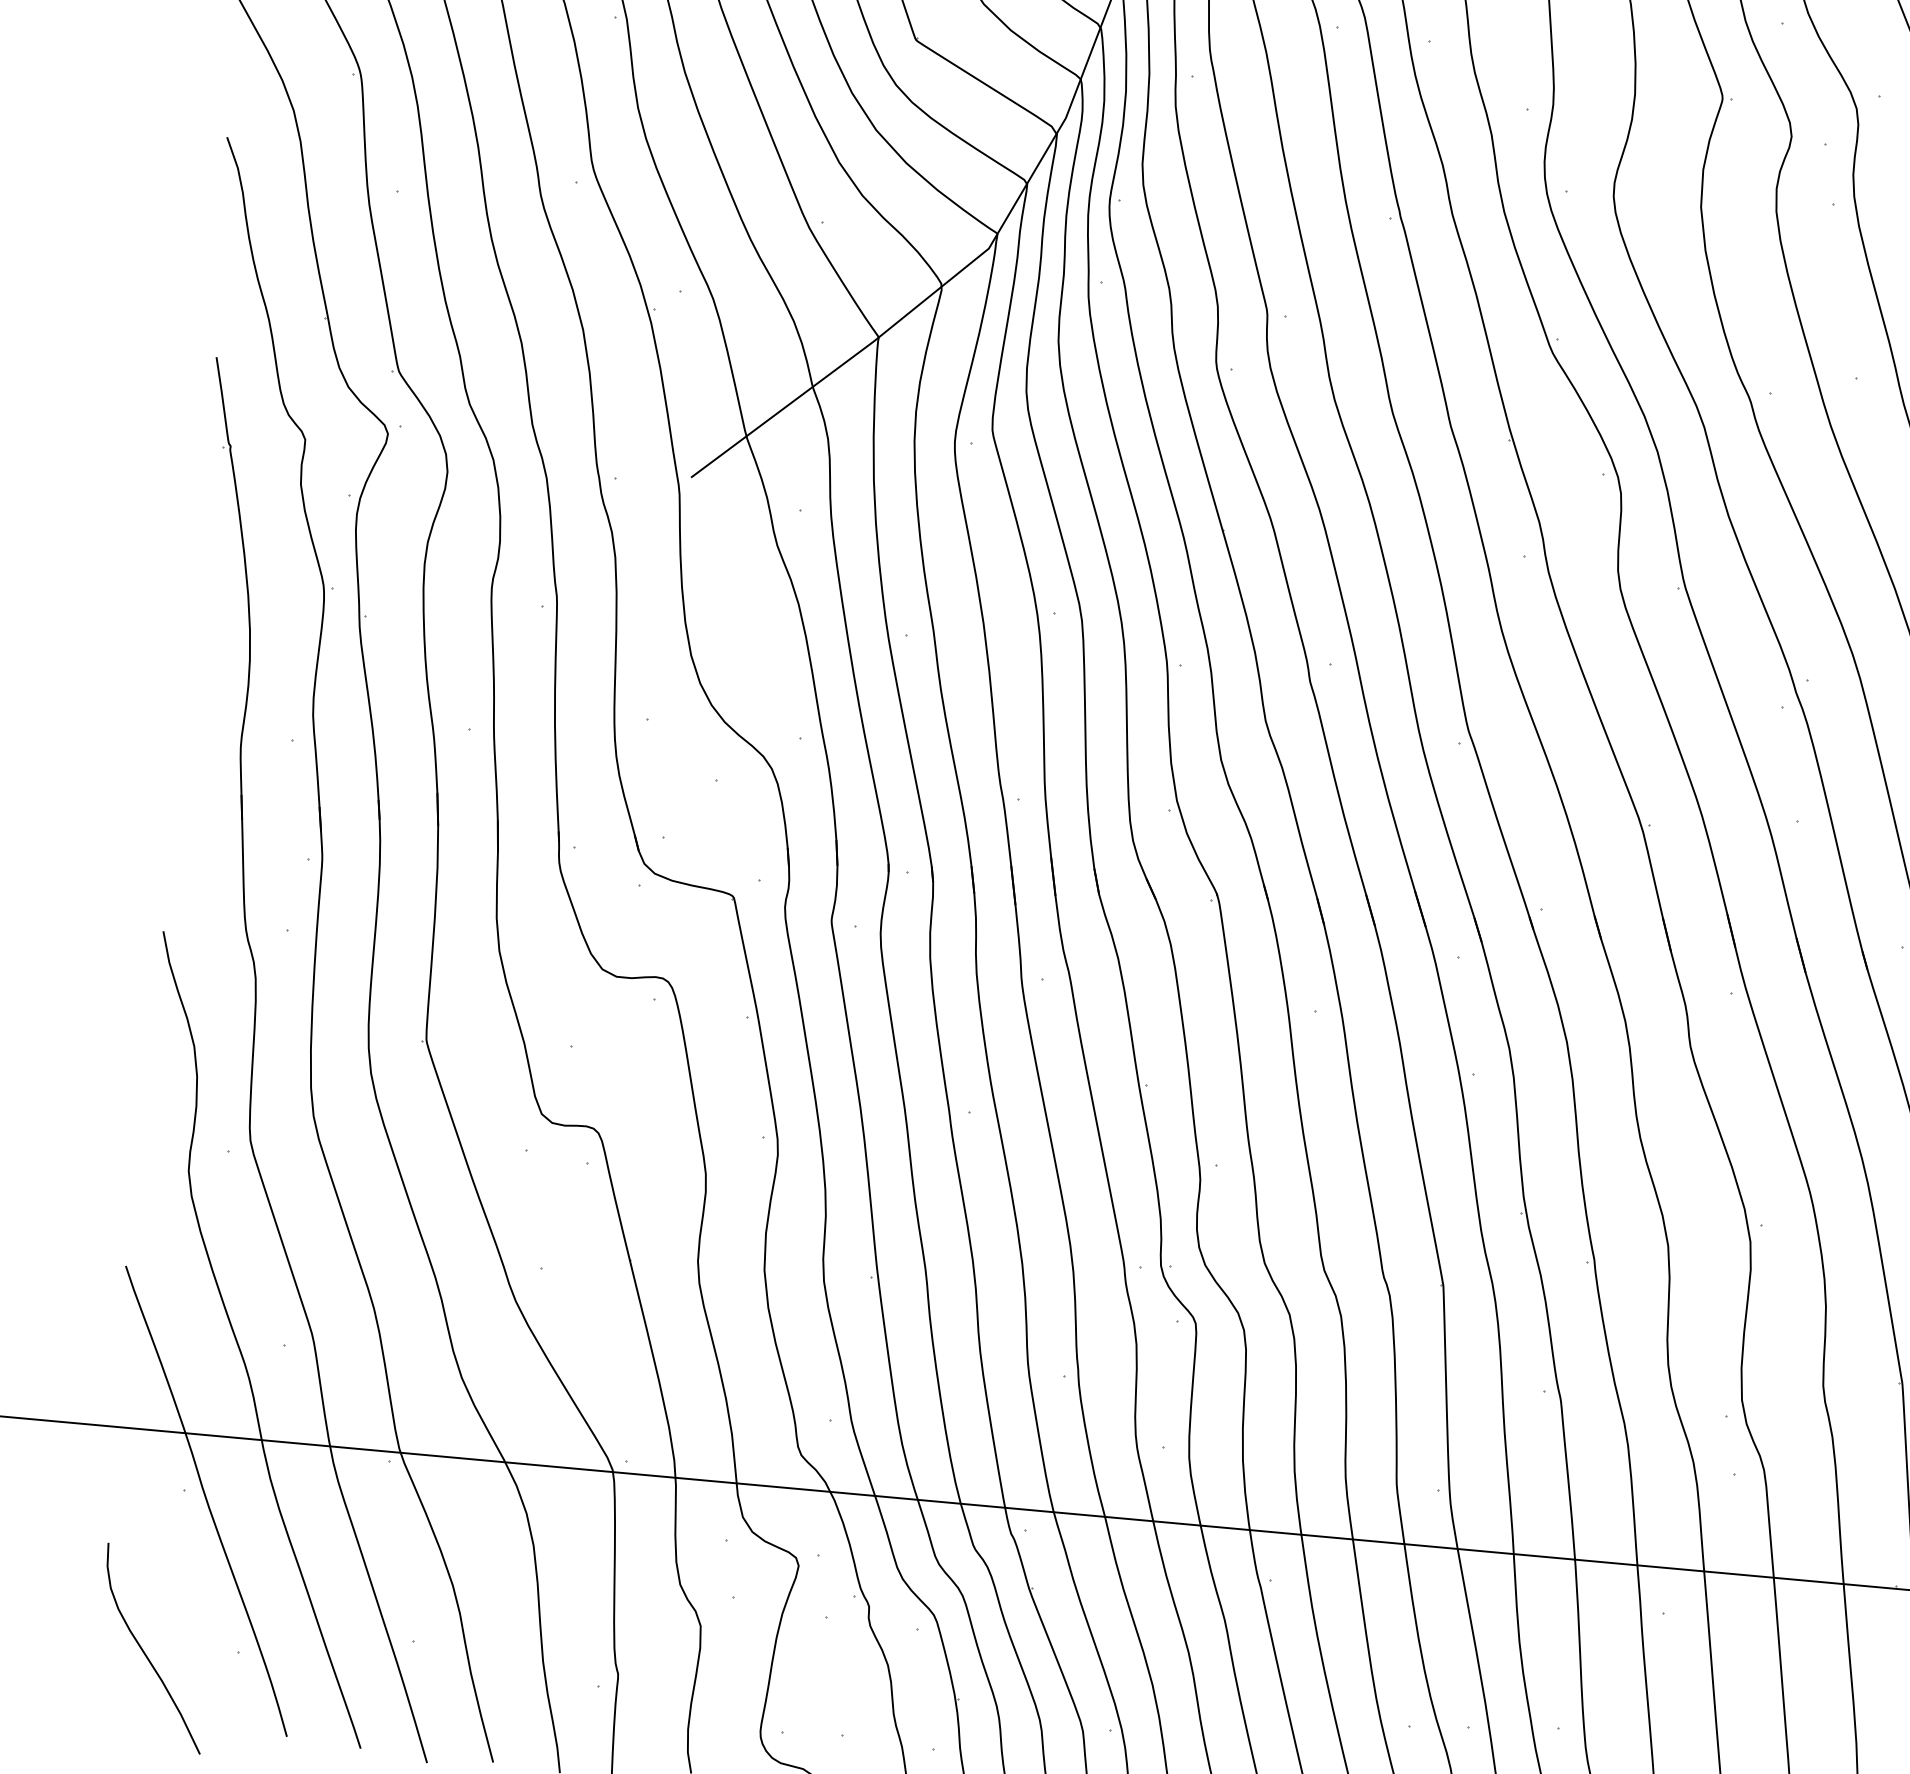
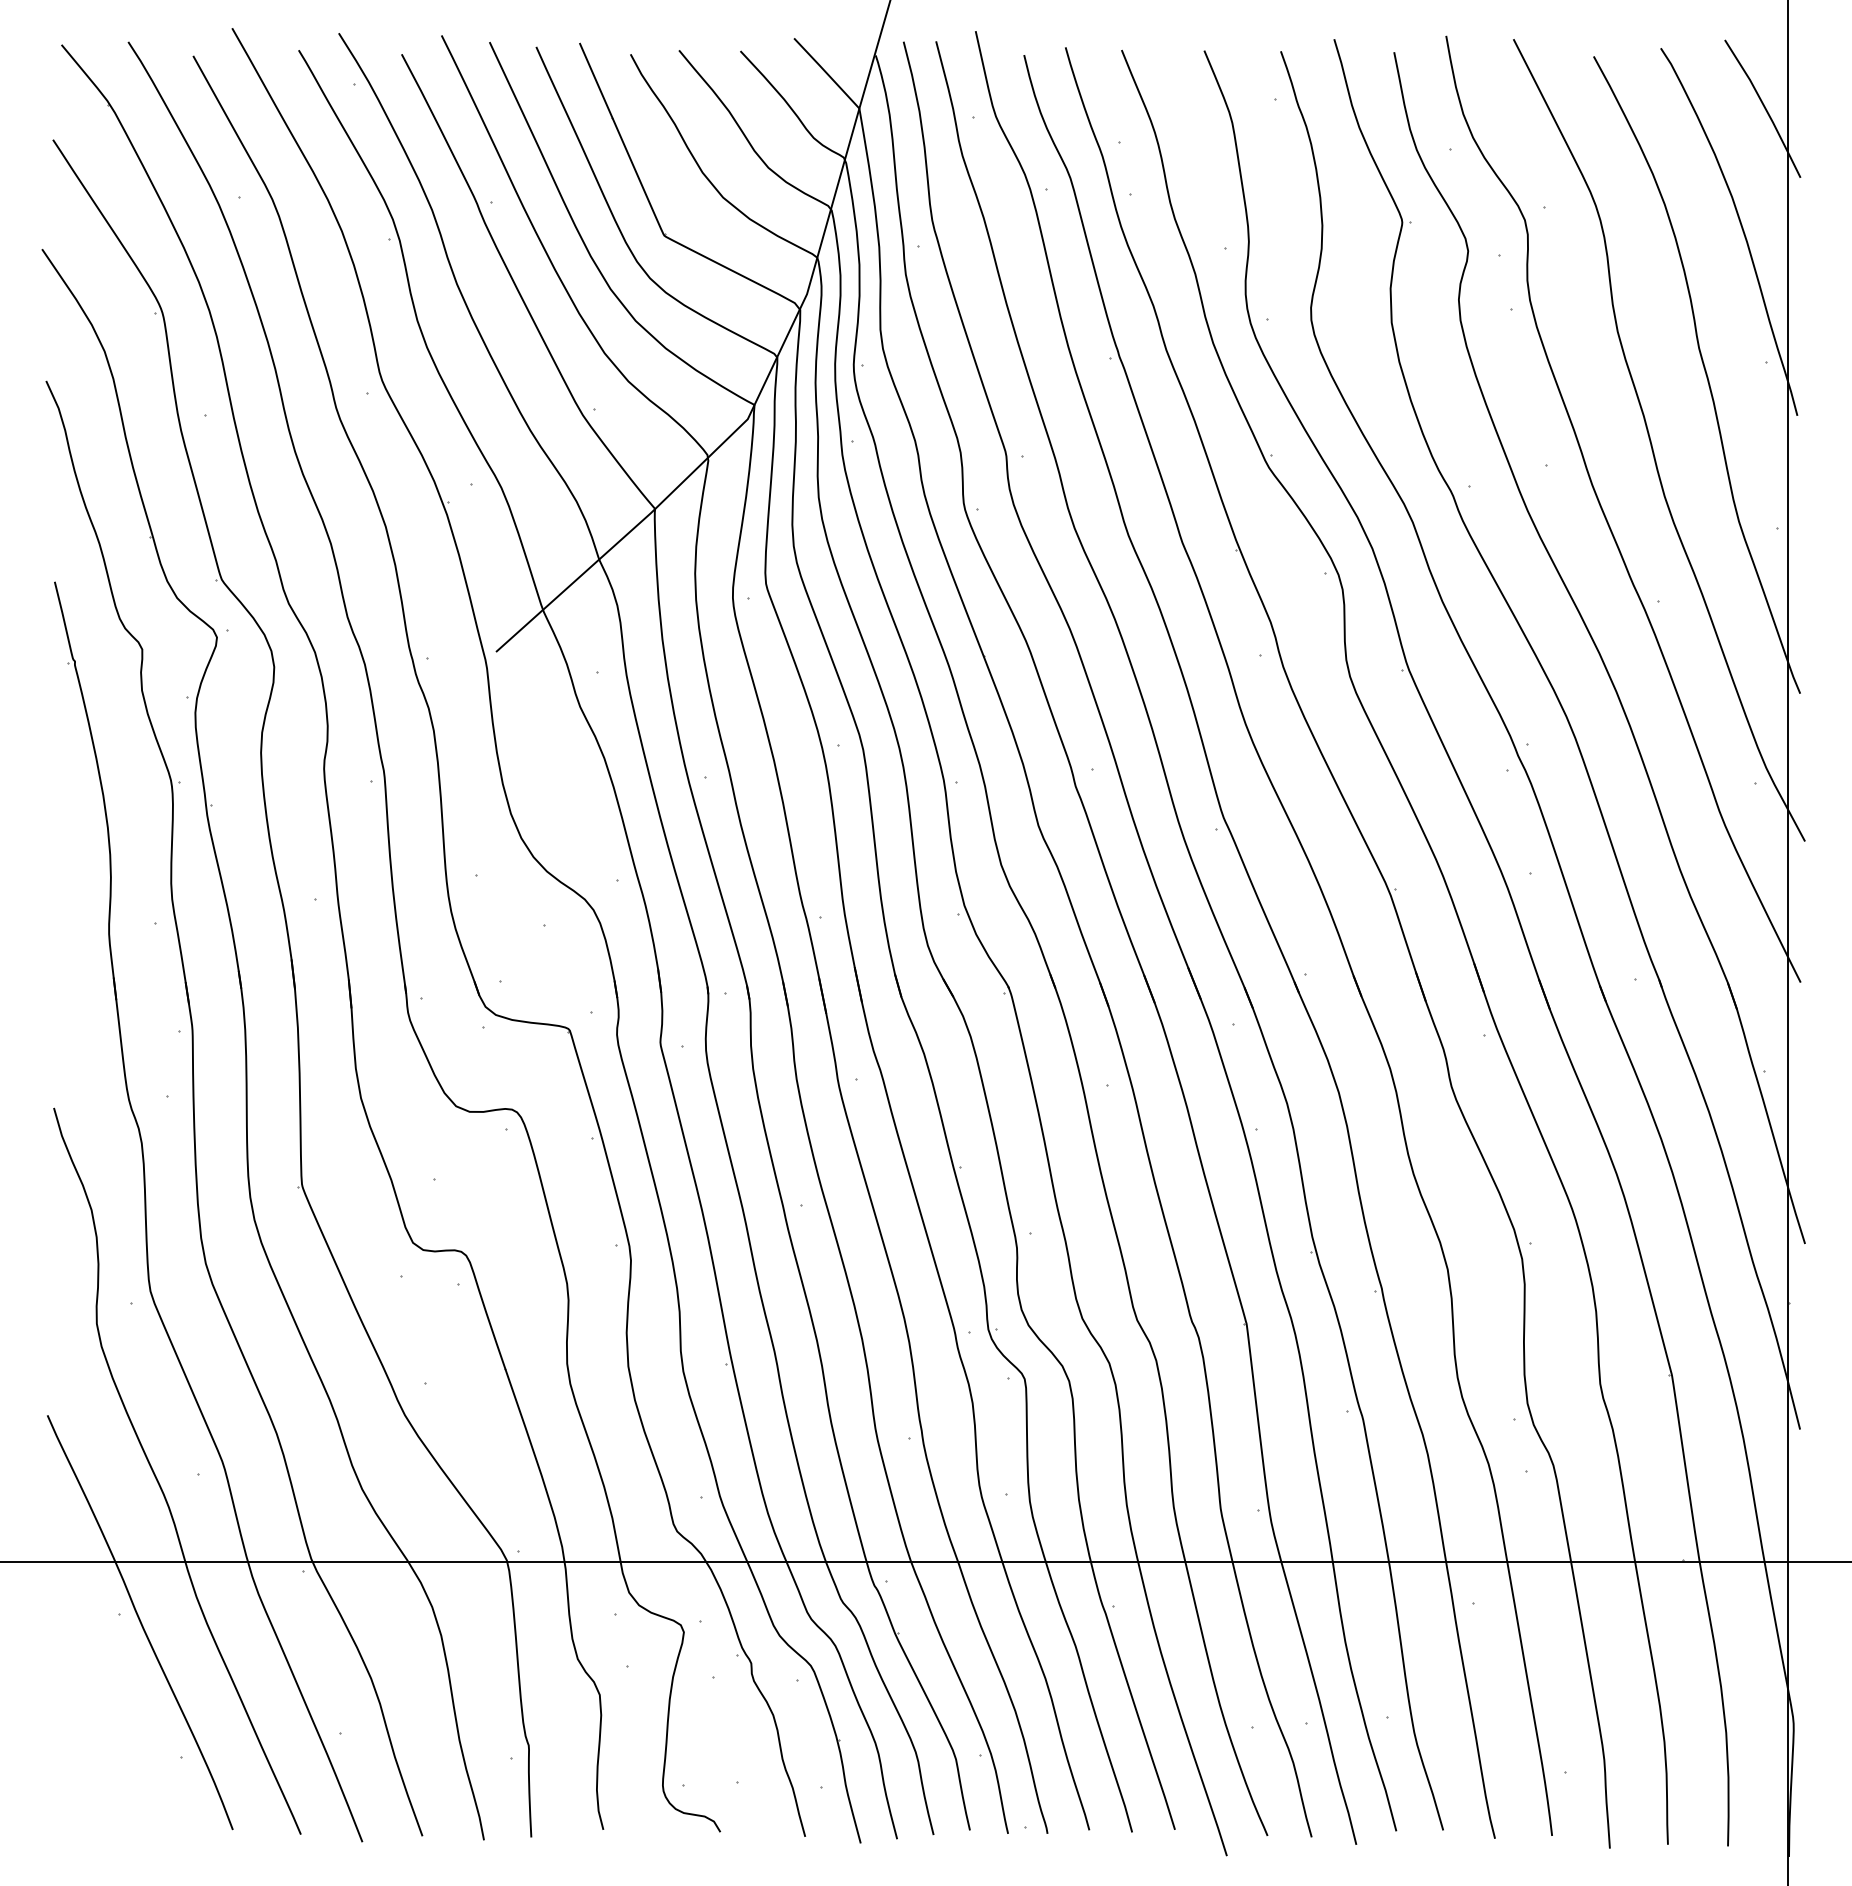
curve: (146, 1654) -> (98, 1766), removed

